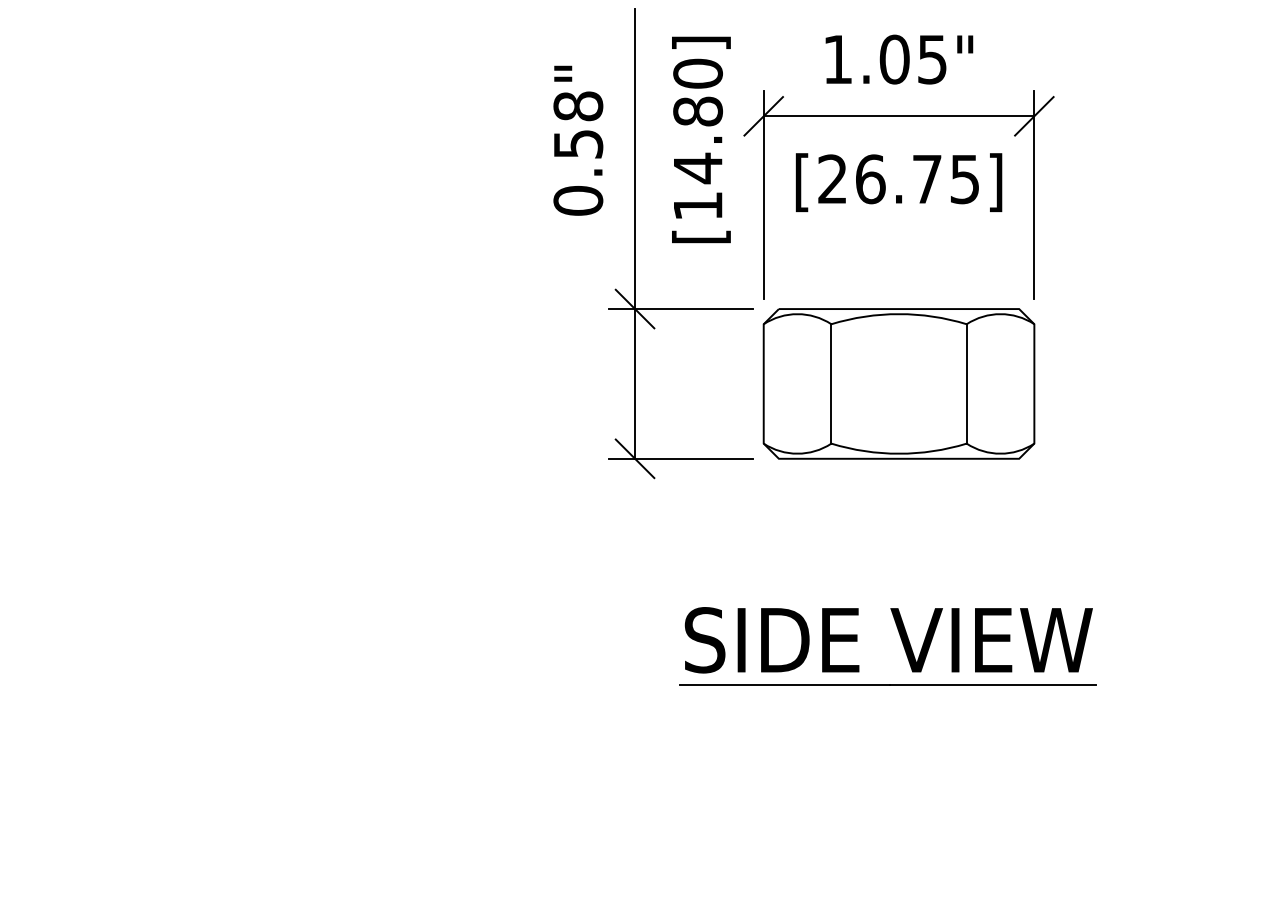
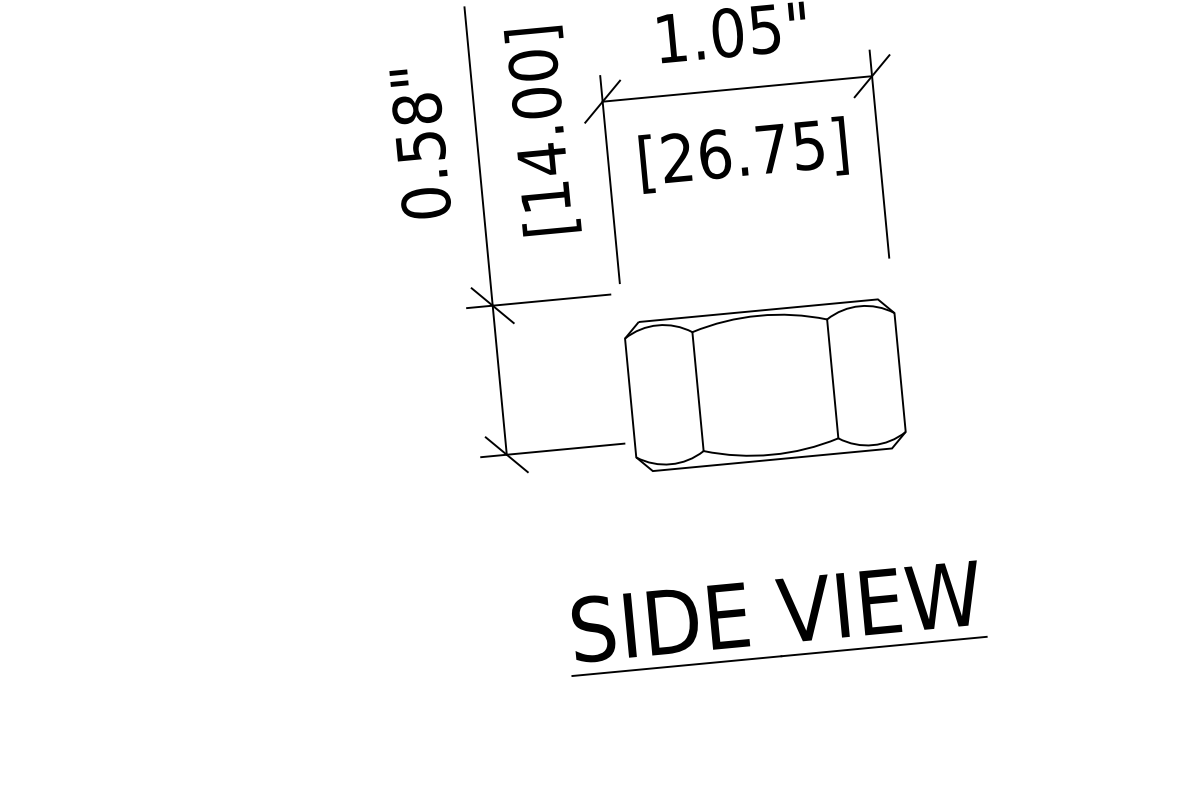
text: (697, 111) -> (536, 103), [14.80] -> [14.00]
part: (898, 383) -> (764, 384), moved

